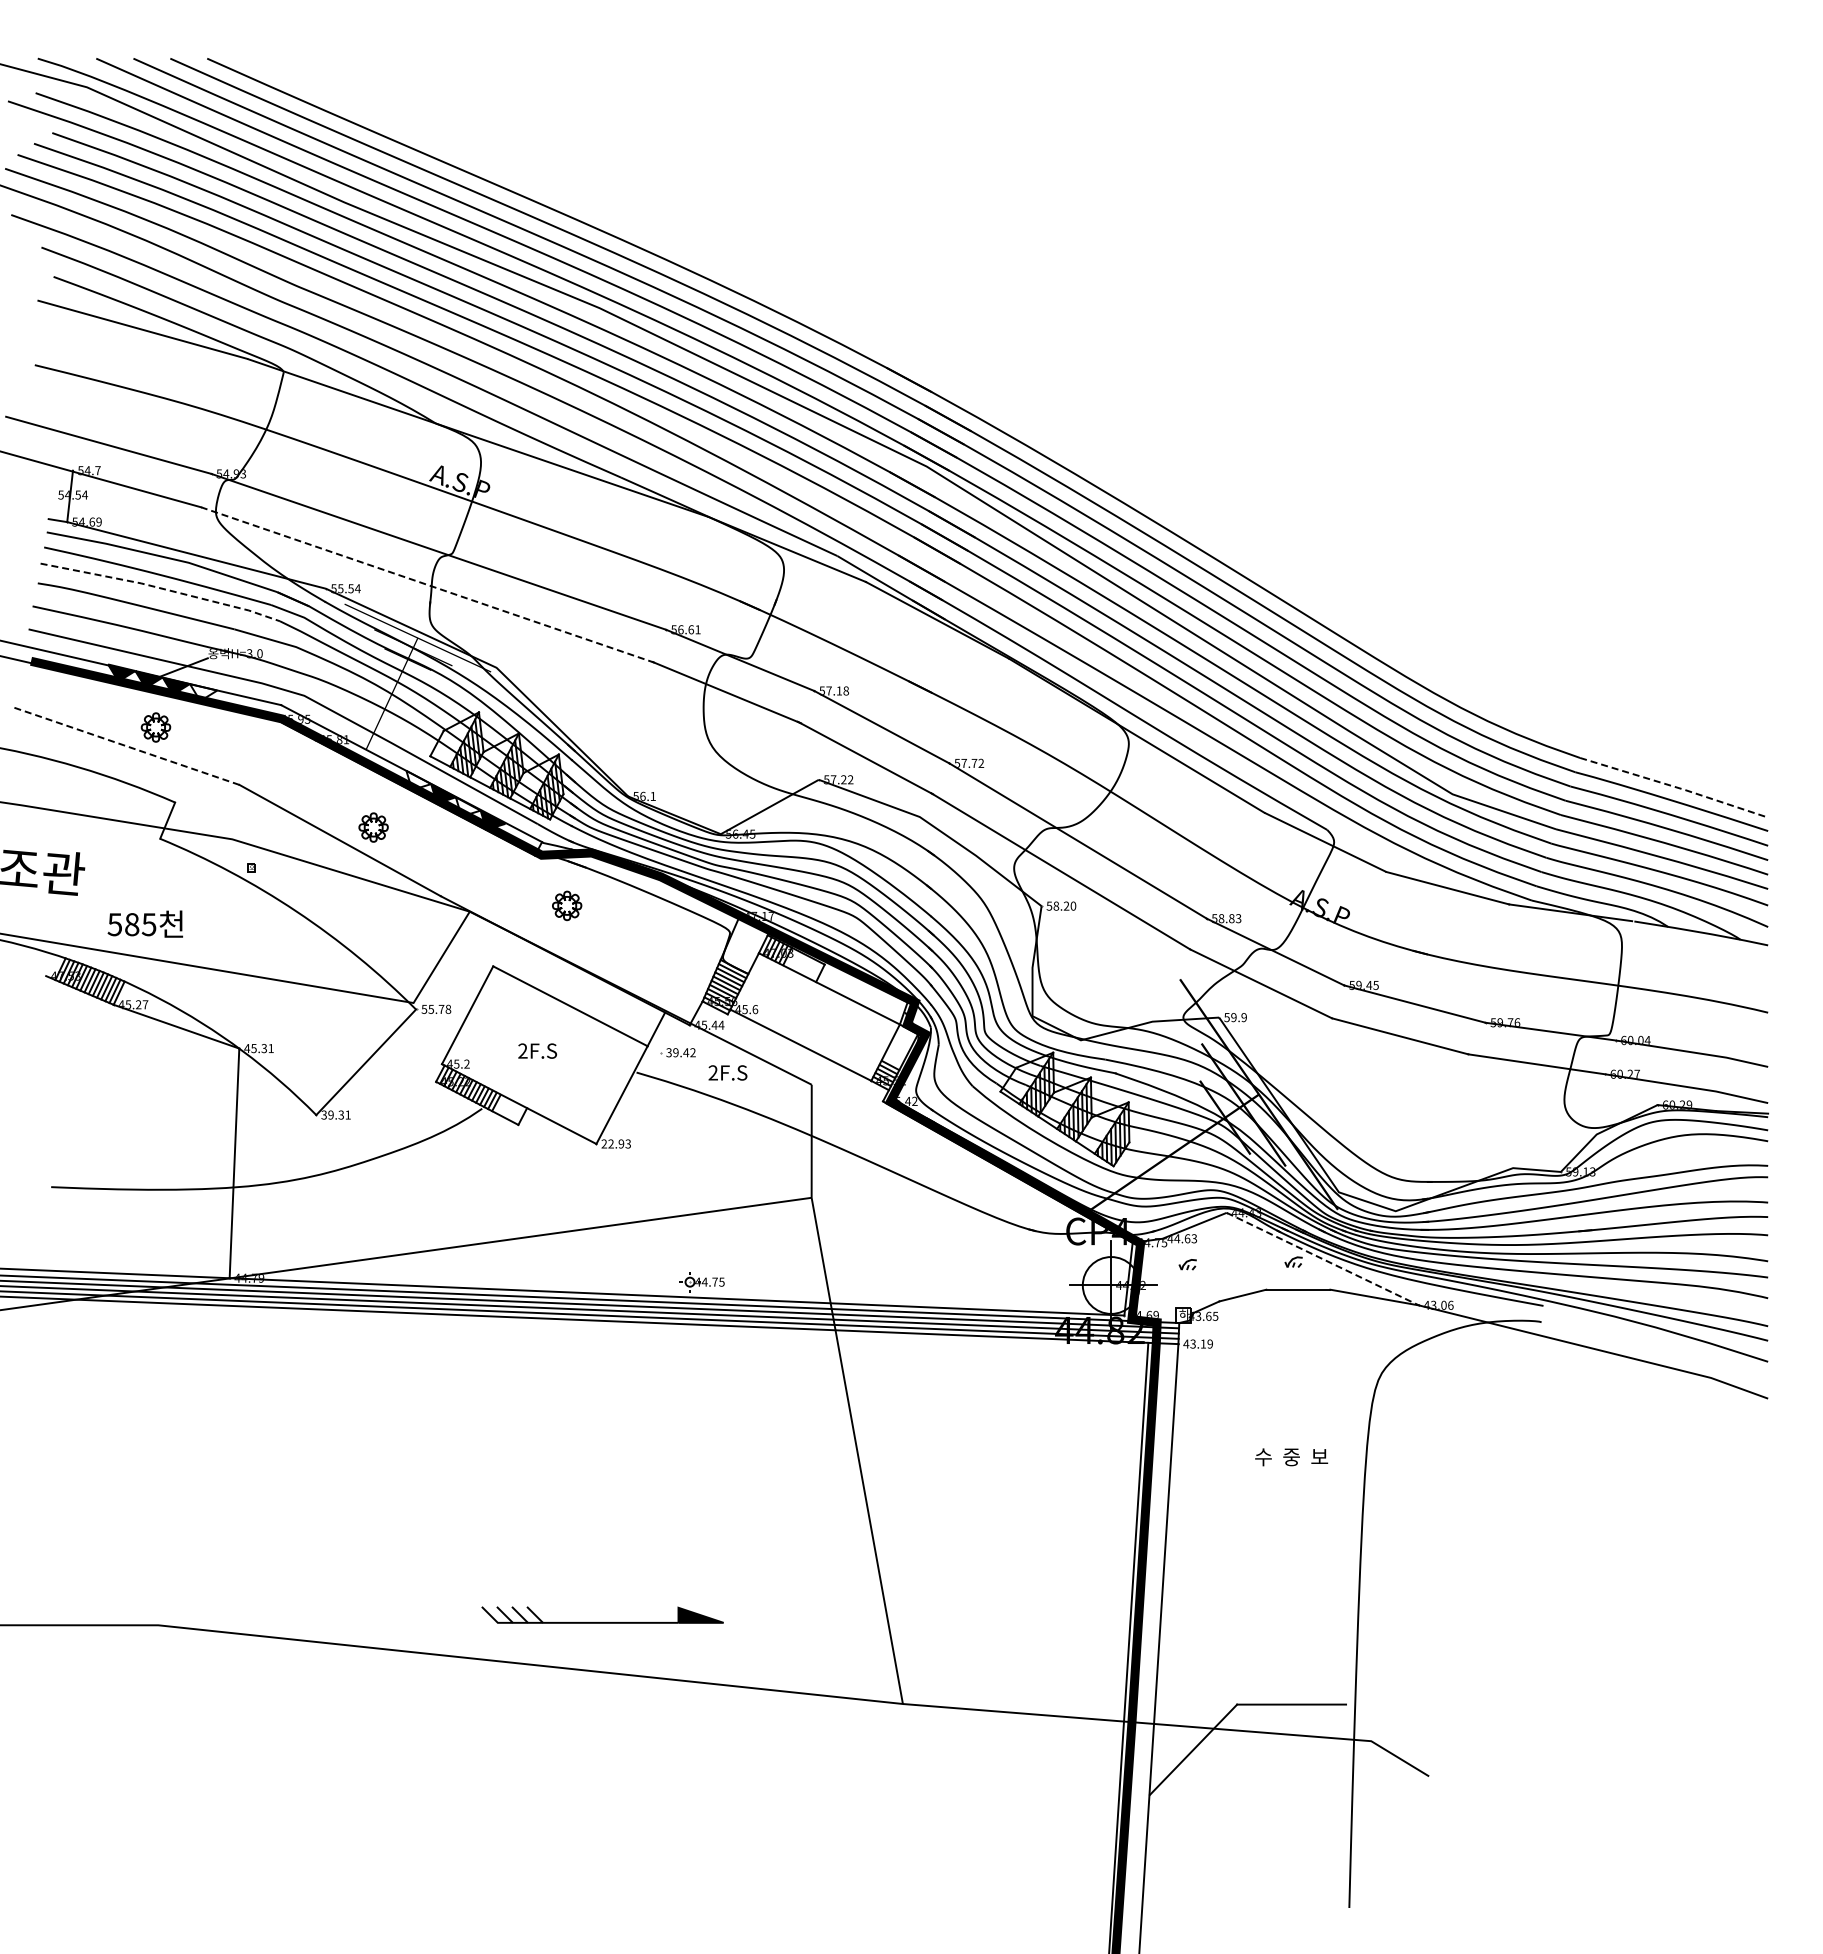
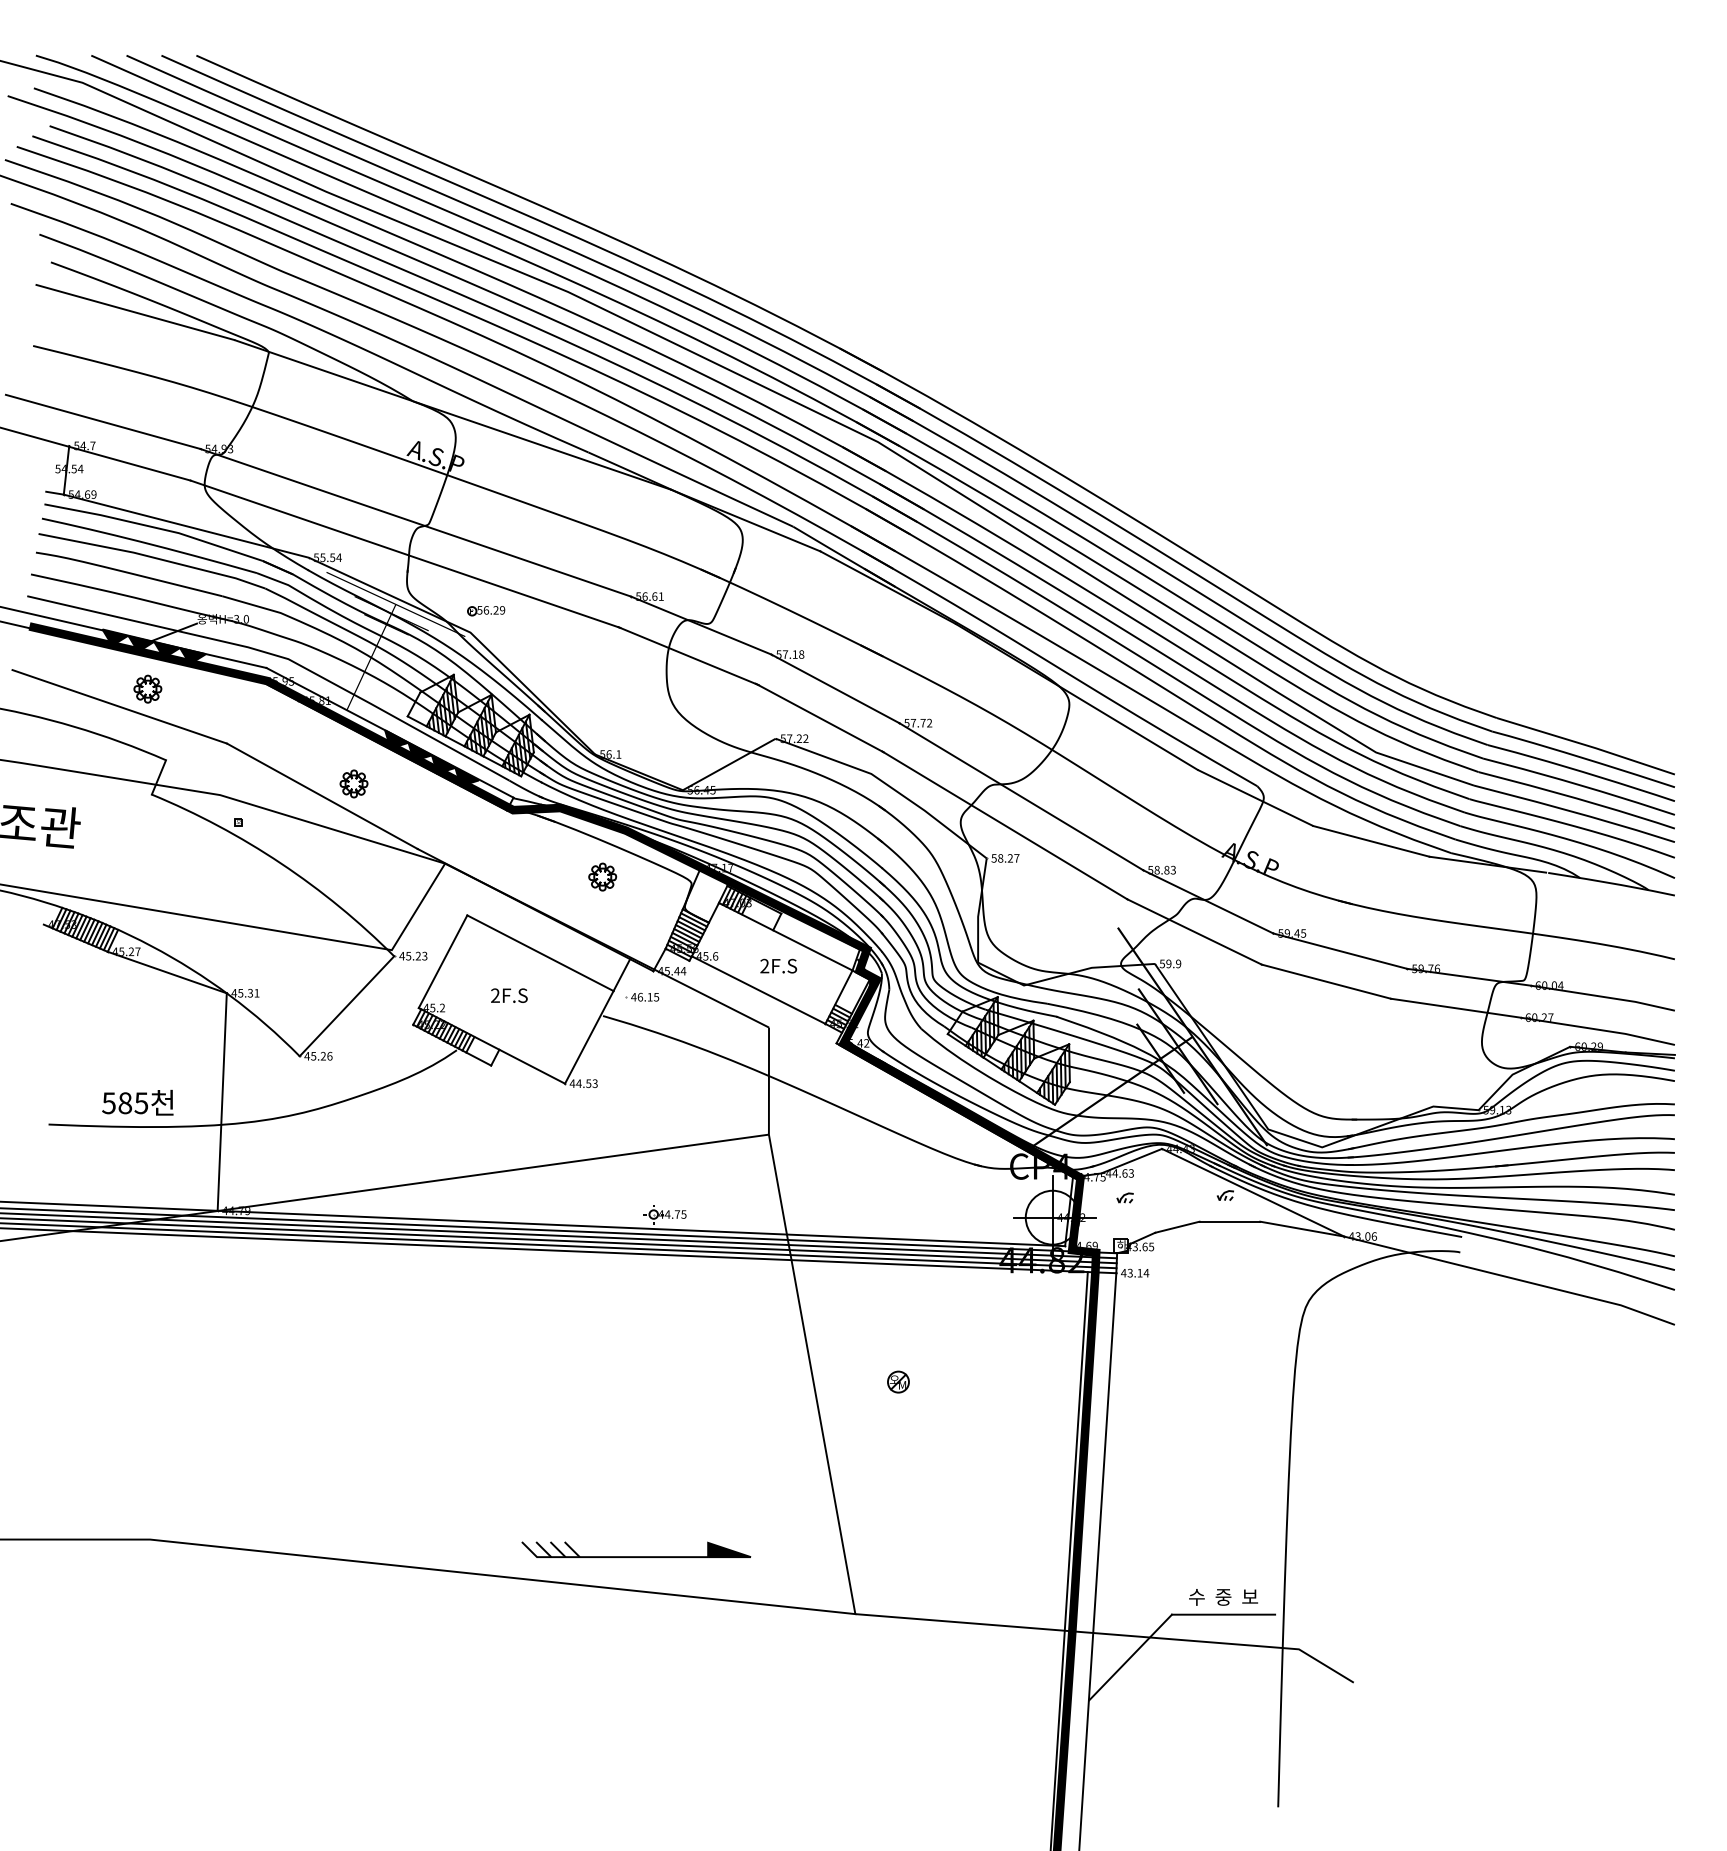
line: (428, 585) -> (406, 554), dashed -> solid
line: (161, 588) -> (153, 557), dashed -> solid
part: (513, 644) -> (486, 610), added
fill: (203, 692) -> (192, 656), added
line: (126, 746) -> (119, 707), dashed -> solid
fill: (418, 779) -> (396, 738), added
line: (1675, 787) -> (1587, 746), dashed -> solid
fill: (467, 806) -> (442, 764), added
part: (567, 905) -> (603, 876), moved
text: (1073, 905) -> (1016, 857), 58.20 -> 58.27
text: (144, 923) -> (136, 1102), moved
text: (436, 1008) -> (413, 955), 55.78 -> 45.23
text: (680, 1052) -> (644, 997), 39.42 -> 46.15
text: (727, 1072) -> (778, 965), moved
text: (335, 1114) -> (317, 1055), 39.31 -> 45.26
text: (612, 1143) -> (580, 1083), 22.93 -> 44.53
line: (1322, 1259) -> (1252, 1193), dashed -> solid
text: (1210, 1343) -> (1146, 1272), 43.19 -> 43.14
text: (1291, 1457) -> (1223, 1597), moved
part: (948, 1458) -> (898, 1381), added
part: (602, 1622) -> (636, 1556), moved

